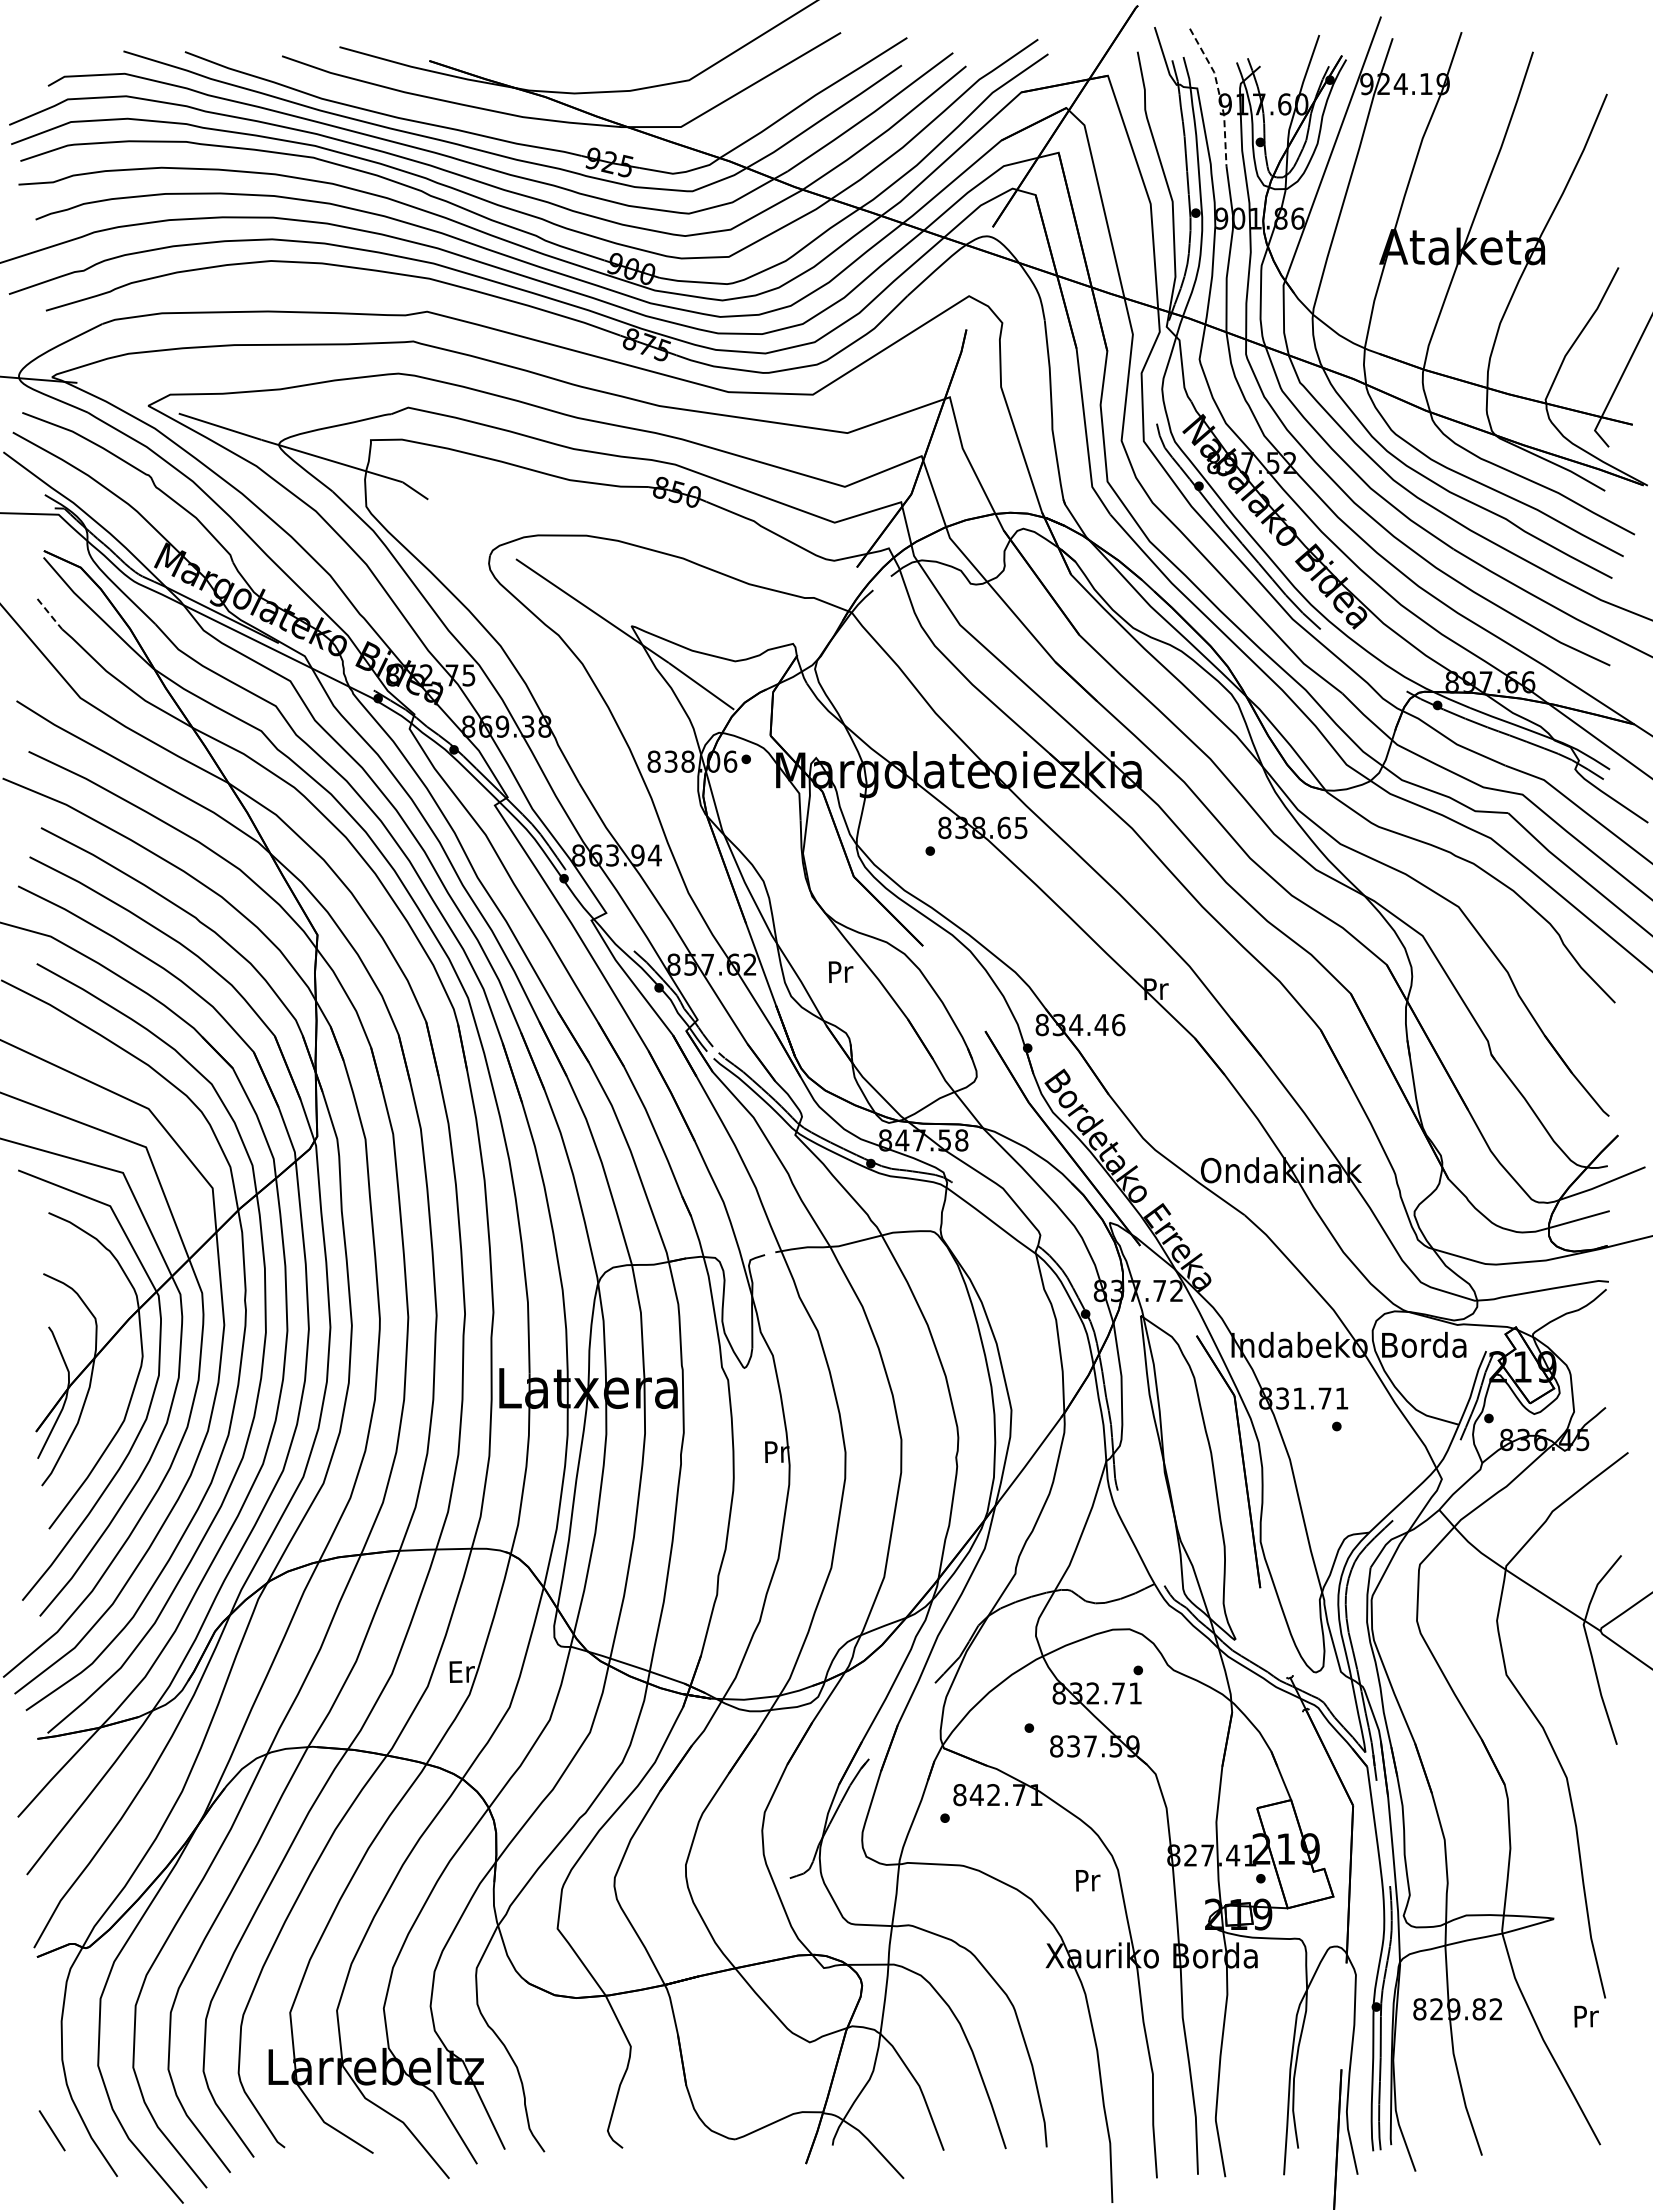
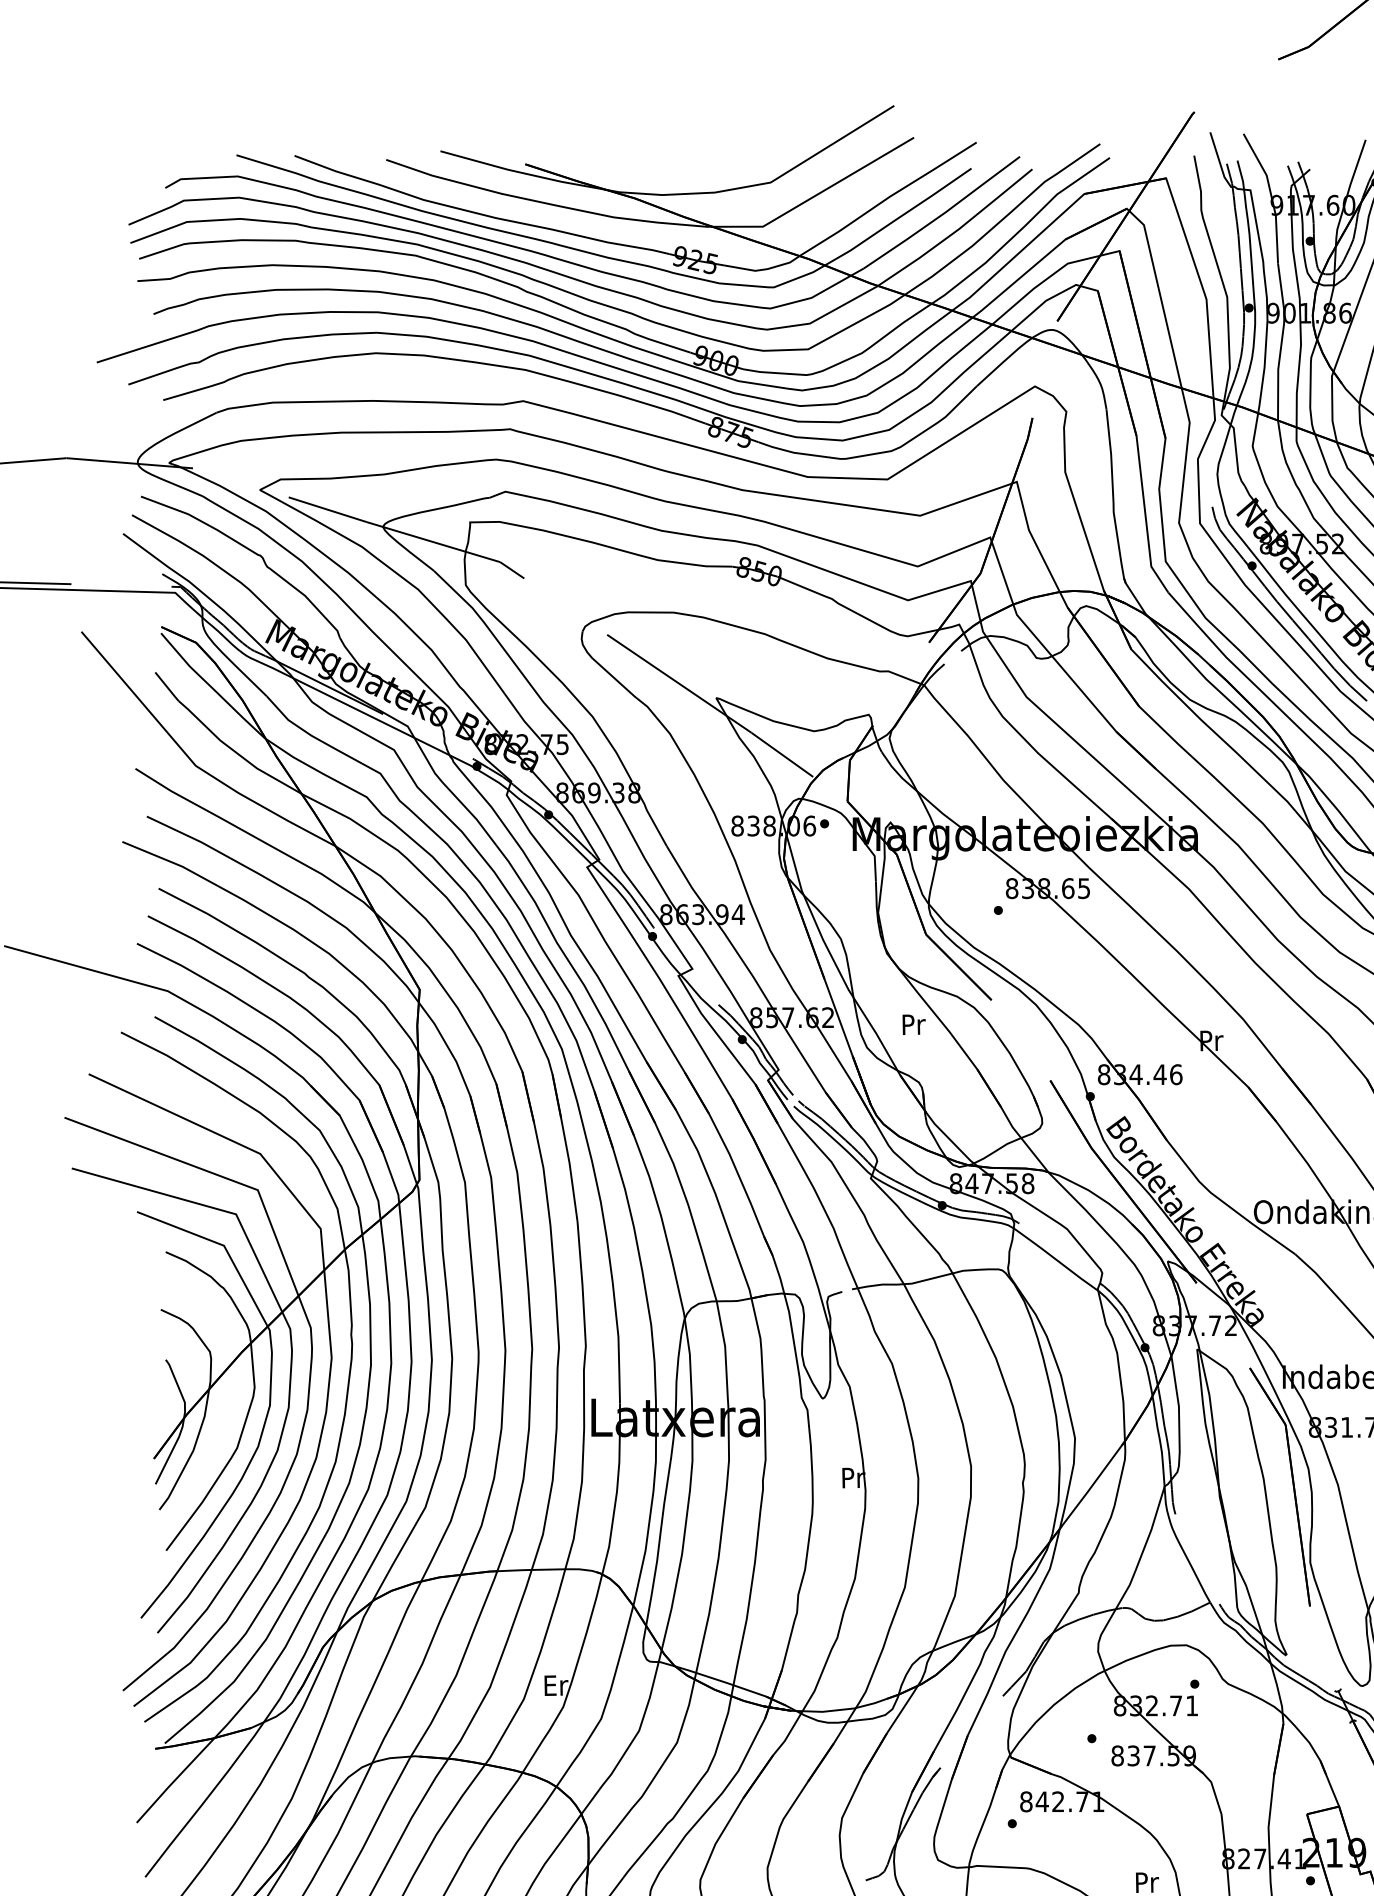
line: (1219, 94) -> (1271, 195), dashed -> solid
line: (51, 615) -> (168, 687), dashed -> solid

